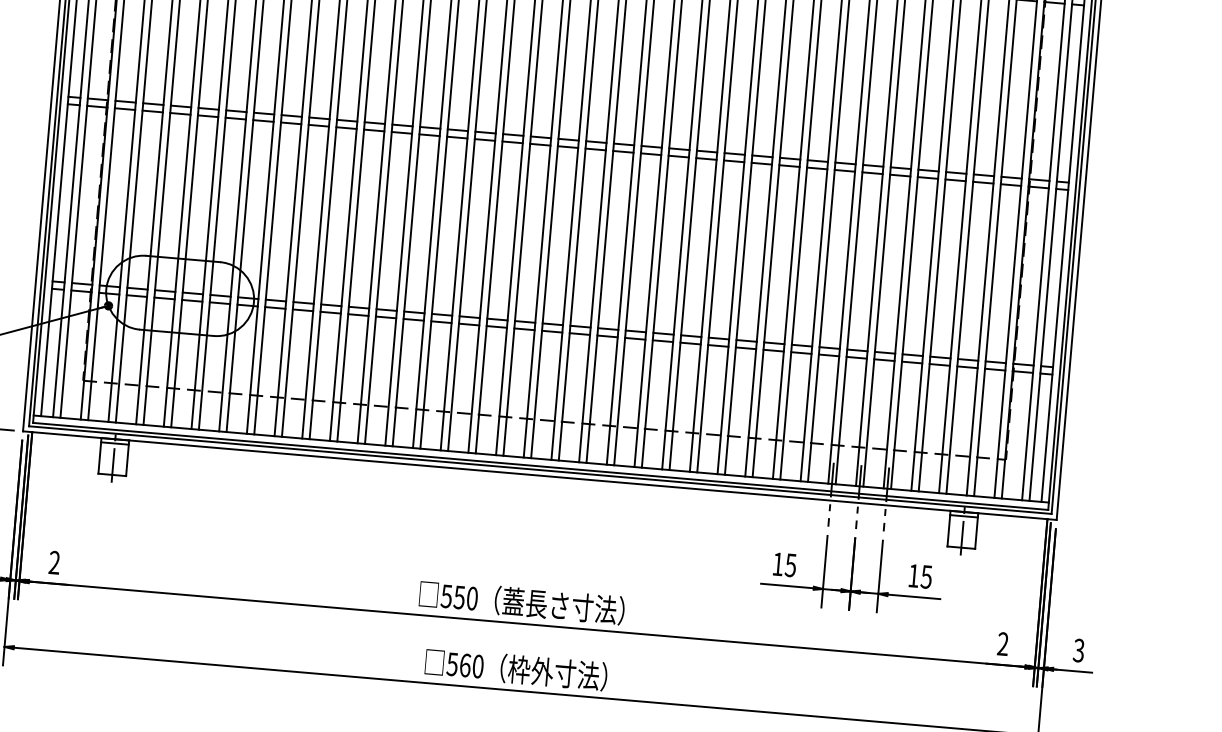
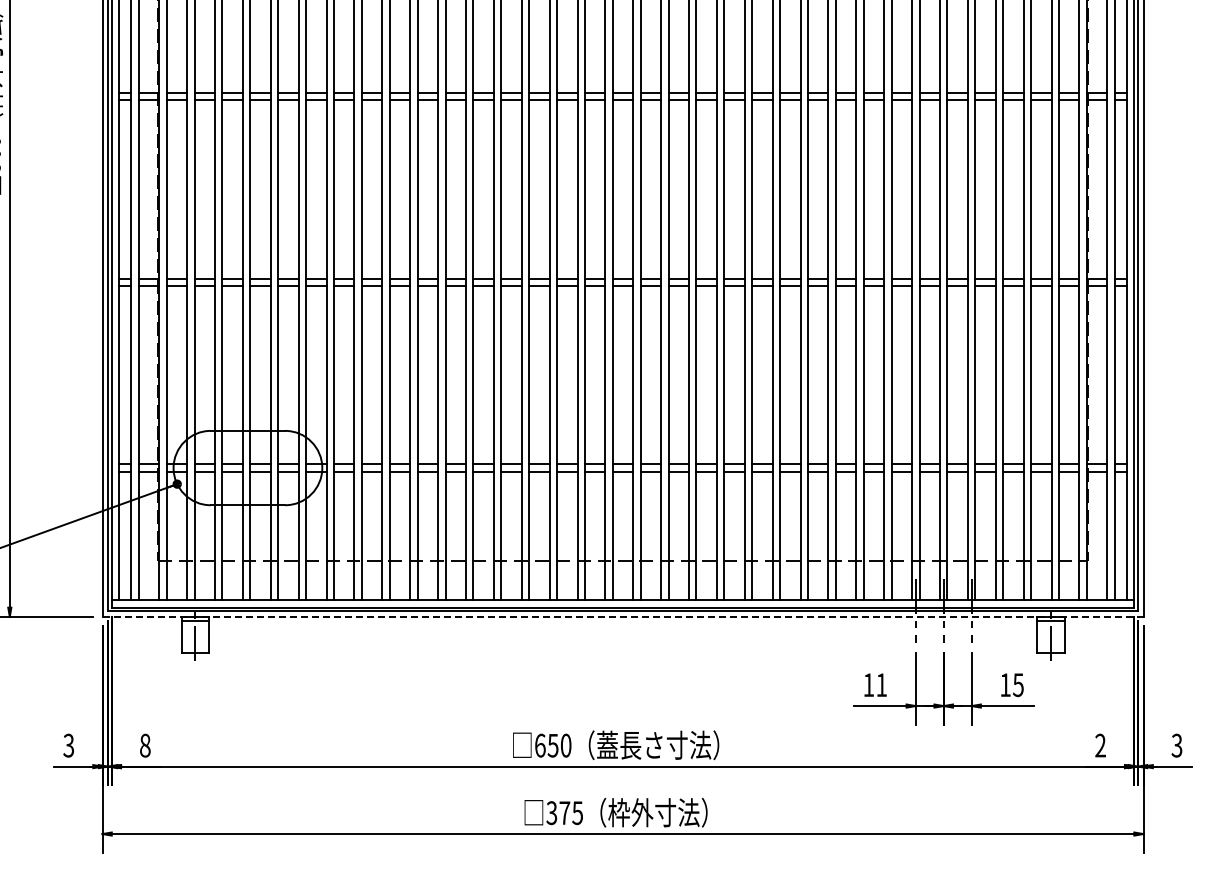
line: (540, 475) -> (623, 616), solid -> dashed
text: (54, 562) -> (145, 745), 2 -> 8
text: (790, 565) -> (881, 685), 15 -> 11
text: (445, 596) -> (539, 745), 550 -> 650
text: (464, 665) -> (564, 813), 560 -> 375

